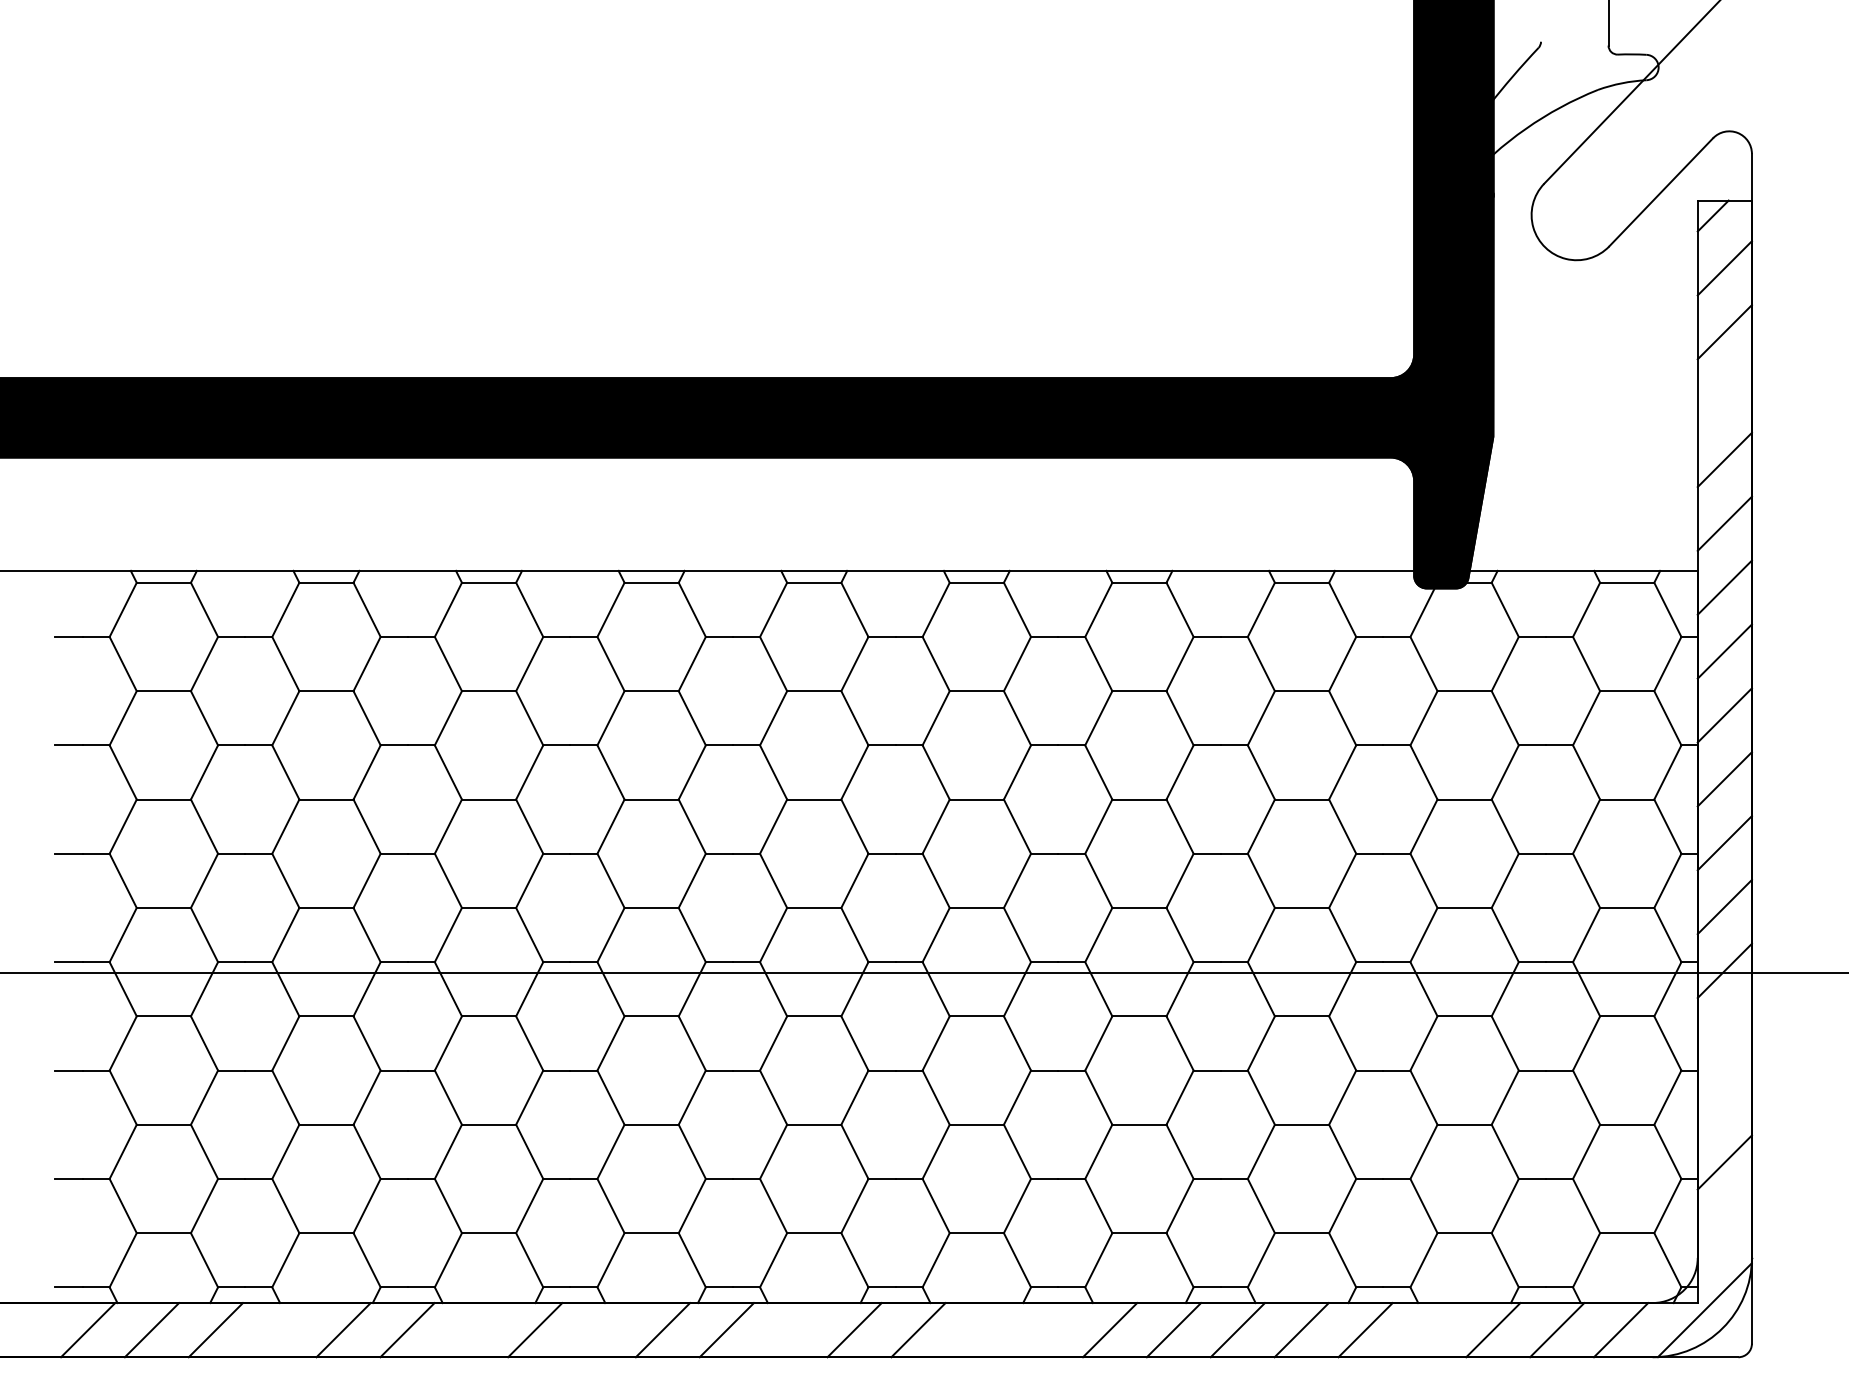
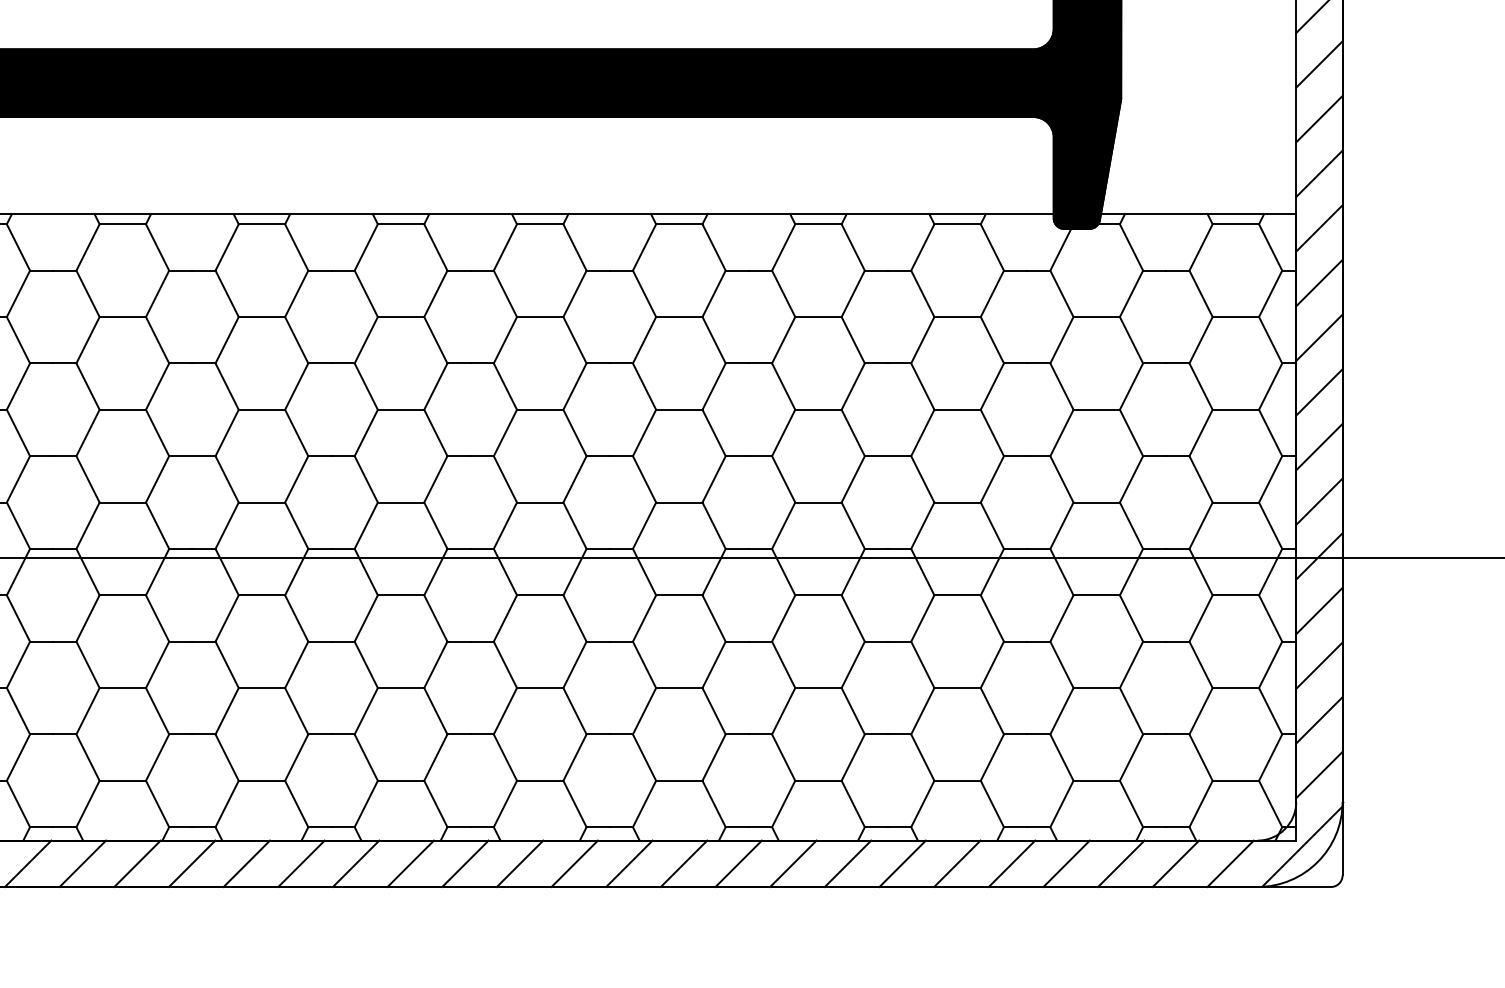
line: (1724, 395) -> (1319, 64), added
line: (1724, 1034) -> (1319, 610), added
line: (1724, 1098) -> (1319, 665), added
line: (1724, 1226) -> (1319, 775), added
line: (279, 1330) -> (82, 864), added
line: (471, 1330) -> (246, 864), added
line: (599, 1330) -> (356, 864), added
line: (790, 1330) -> (519, 864), added
line: (982, 1330) -> (684, 864), added
line: (1046, 1330) -> (738, 864), added
line: (1429, 1330) -> (1066, 864), added

